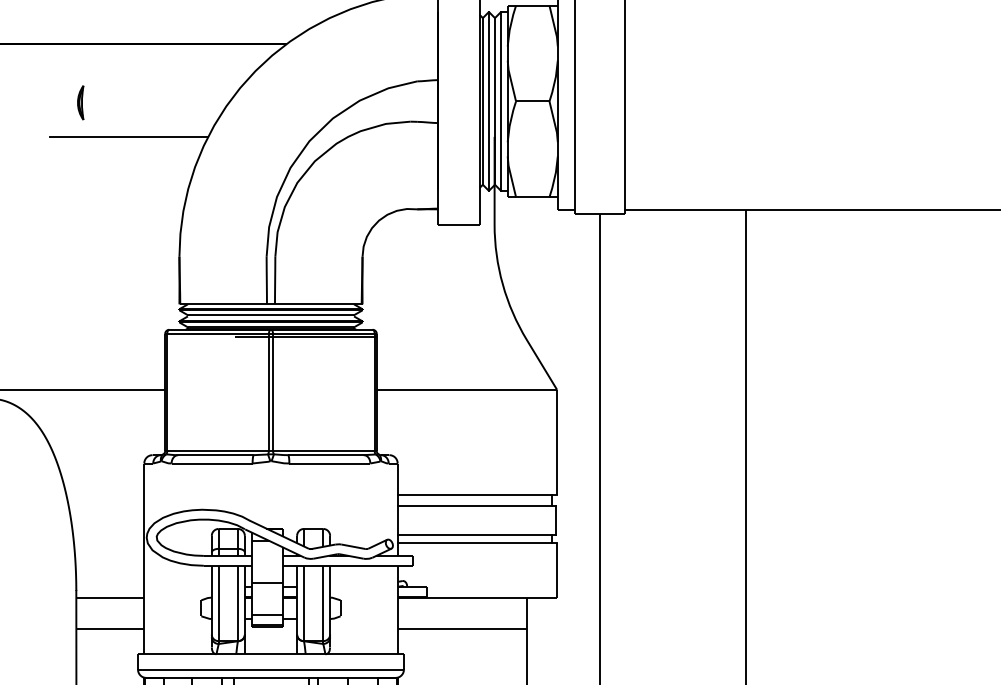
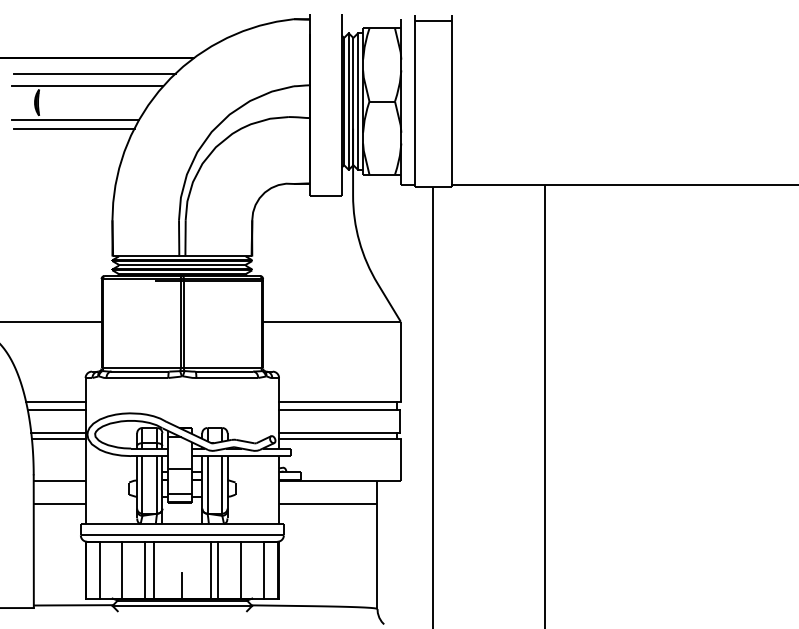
line: (155, 64) -> (94, 73), added
line: (146, 81) -> (87, 86), added
line: (131, 124) -> (75, 119), added
line: (104, 494) -> (55, 401), added
line: (106, 506) -> (56, 410), added
line: (108, 534) -> (58, 432), added
line: (108, 542) -> (58, 438), added

